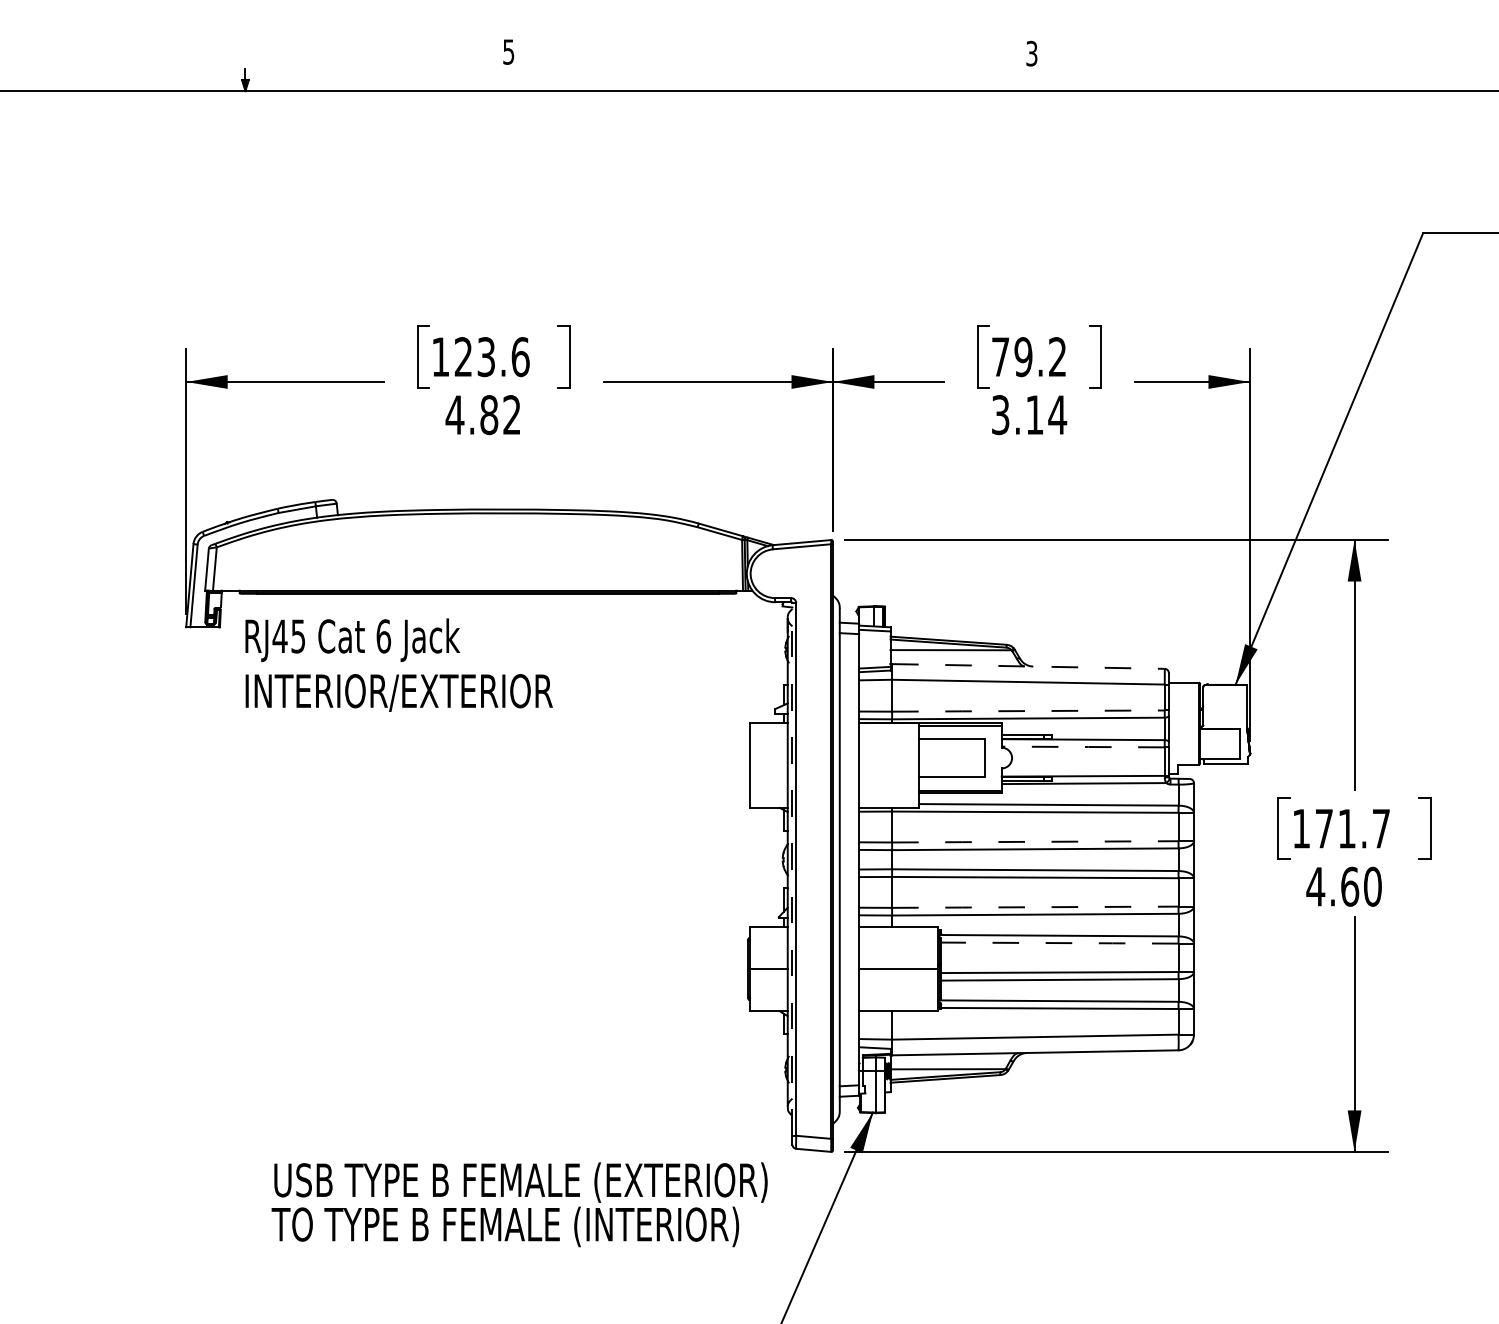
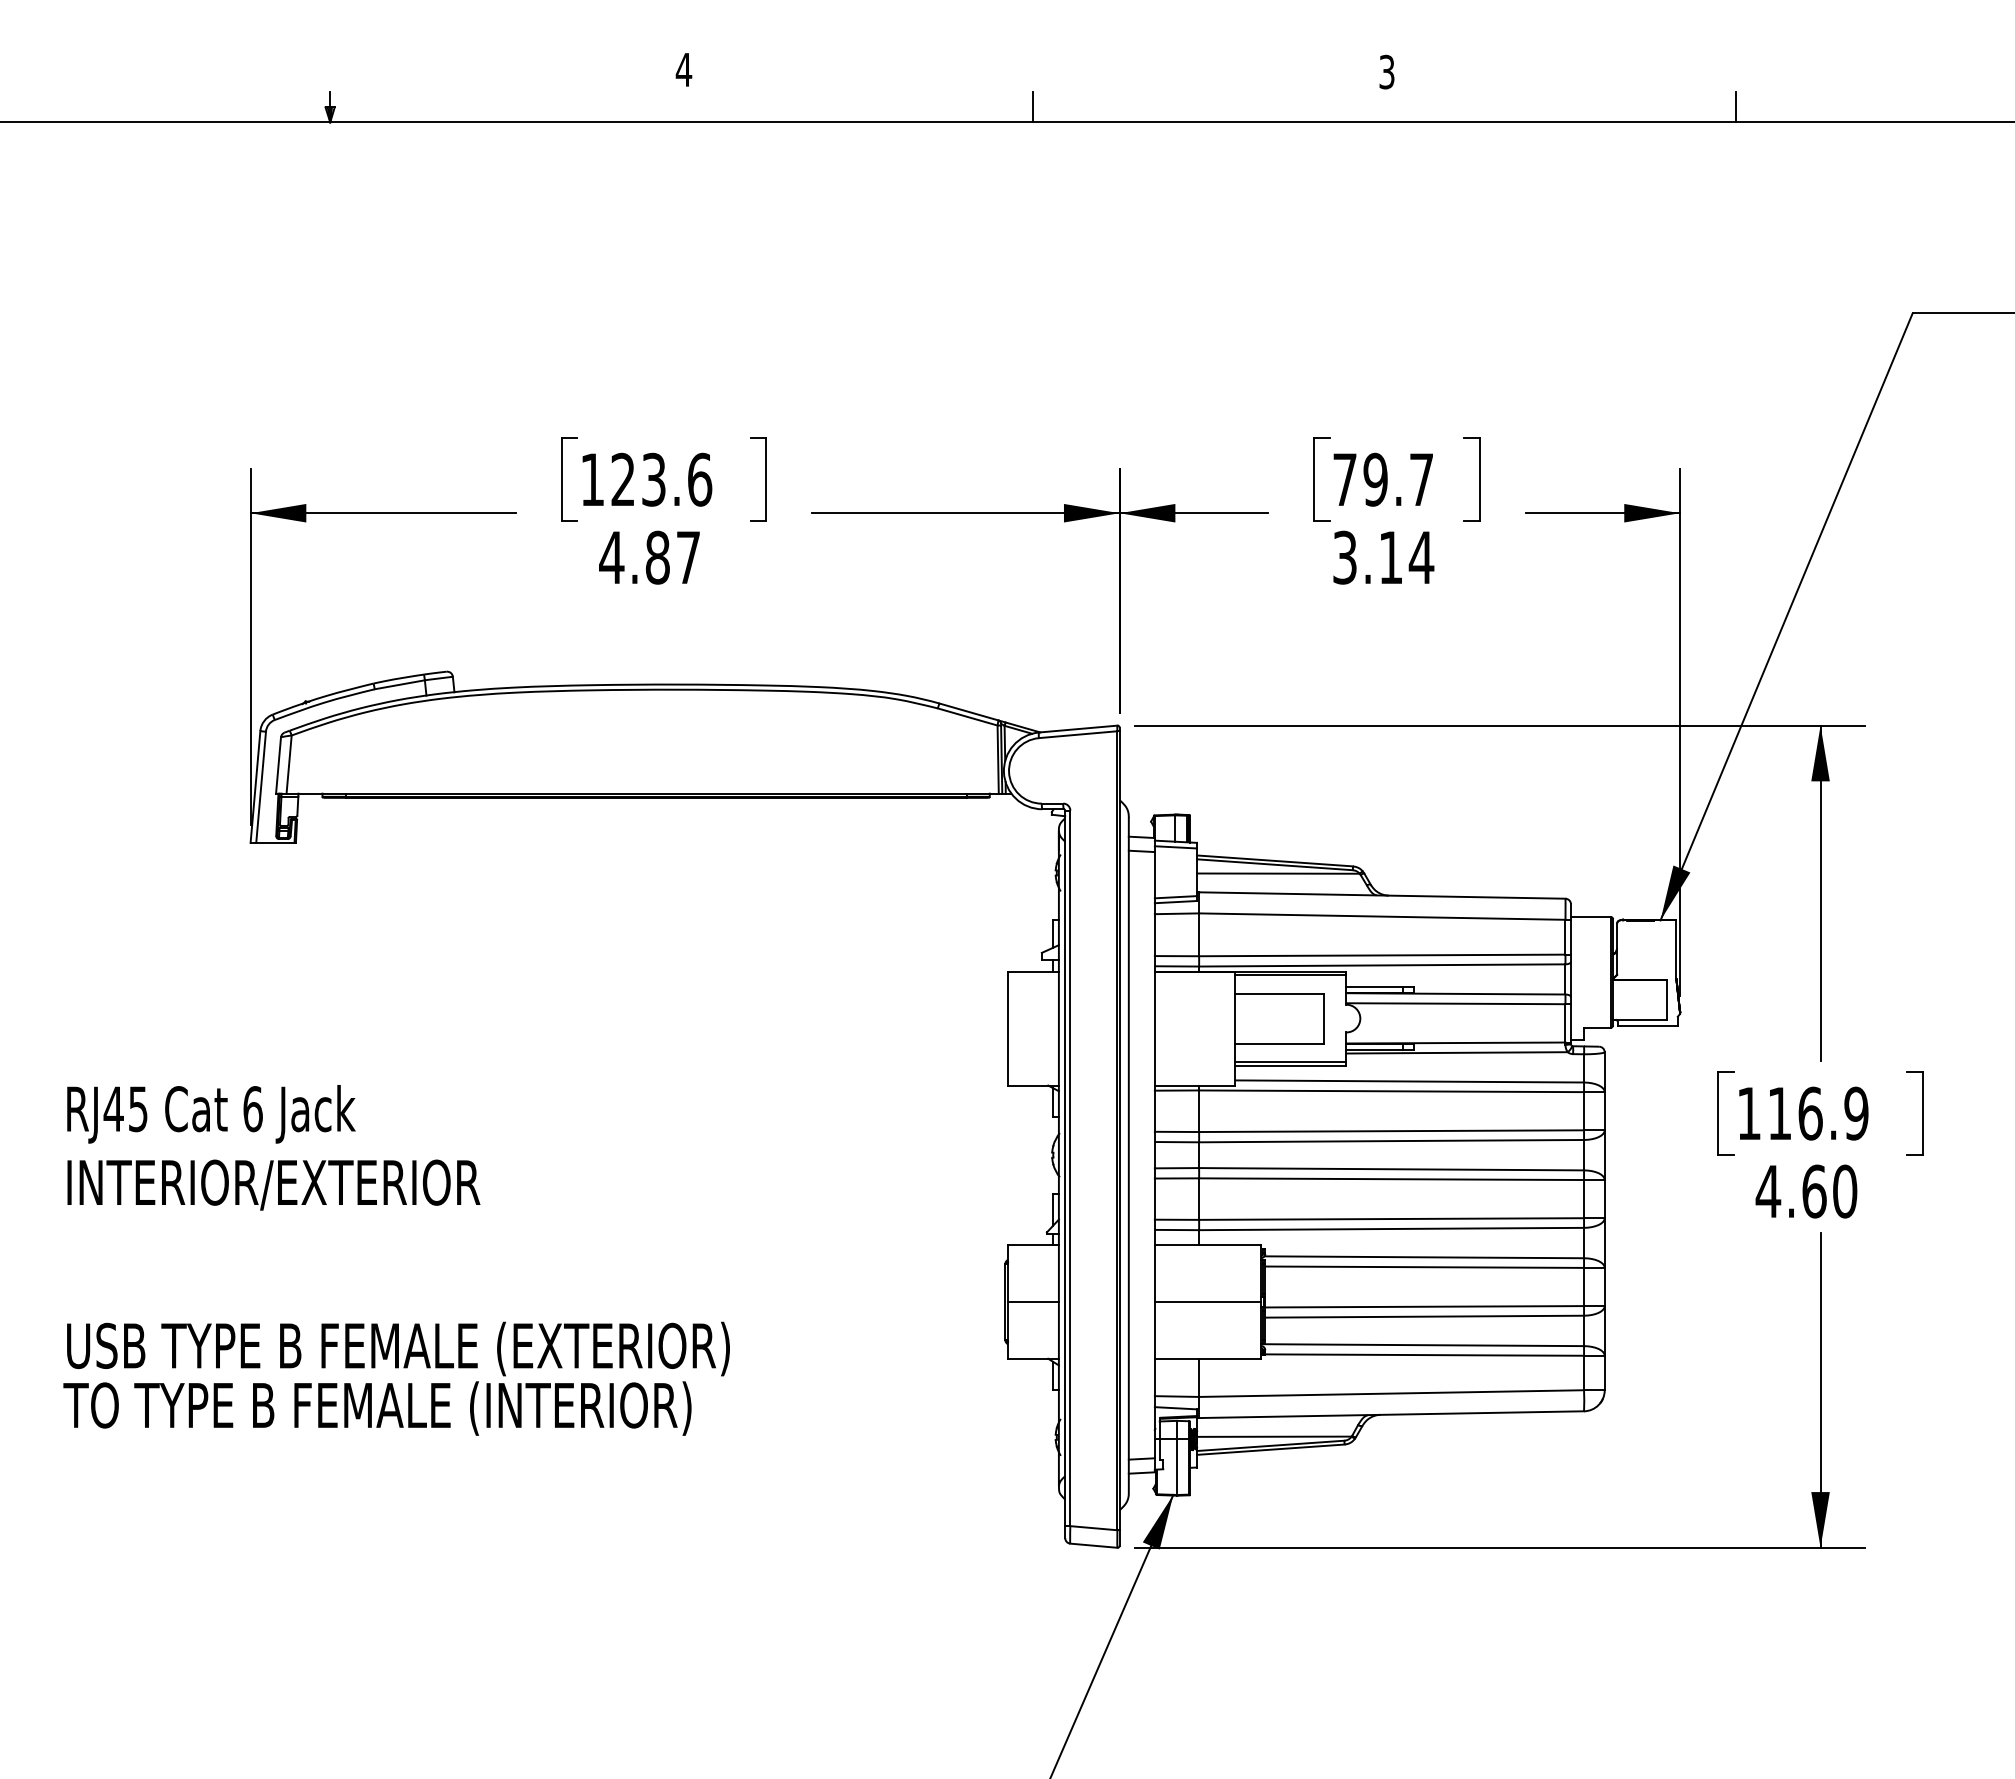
text: (508, 52) -> (683, 70), 5 -> 4
line: (768, 80) -> (1033, 107), added
line: (1292, 80) -> (1736, 107), added
text: (1057, 356) -> (1421, 478), 79.2 -> 79.7
text: (511, 414) -> (687, 556), 4.82 -> 4.87
text: (398, 664) -> (273, 1147), moved
line: (1028, 666) -> (1382, 895), dashed -> solid
line: (1027, 711) -> (1381, 955), dashed -> solid
line: (1083, 746) -> (1456, 1003), dashed -> solid
text: (1353, 828) -> (1818, 1113), 171.7 -> 116.9
line: (1035, 842) -> (1391, 1131), dashed -> solid
line: (792, 869) -> (1065, 1168), dashed -> solid
line: (1035, 907) -> (1391, 1219), dashed -> solid
line: (1059, 943) -> (1424, 1267), dashed -> solid
text: (519, 1204) -> (396, 1378), moved

